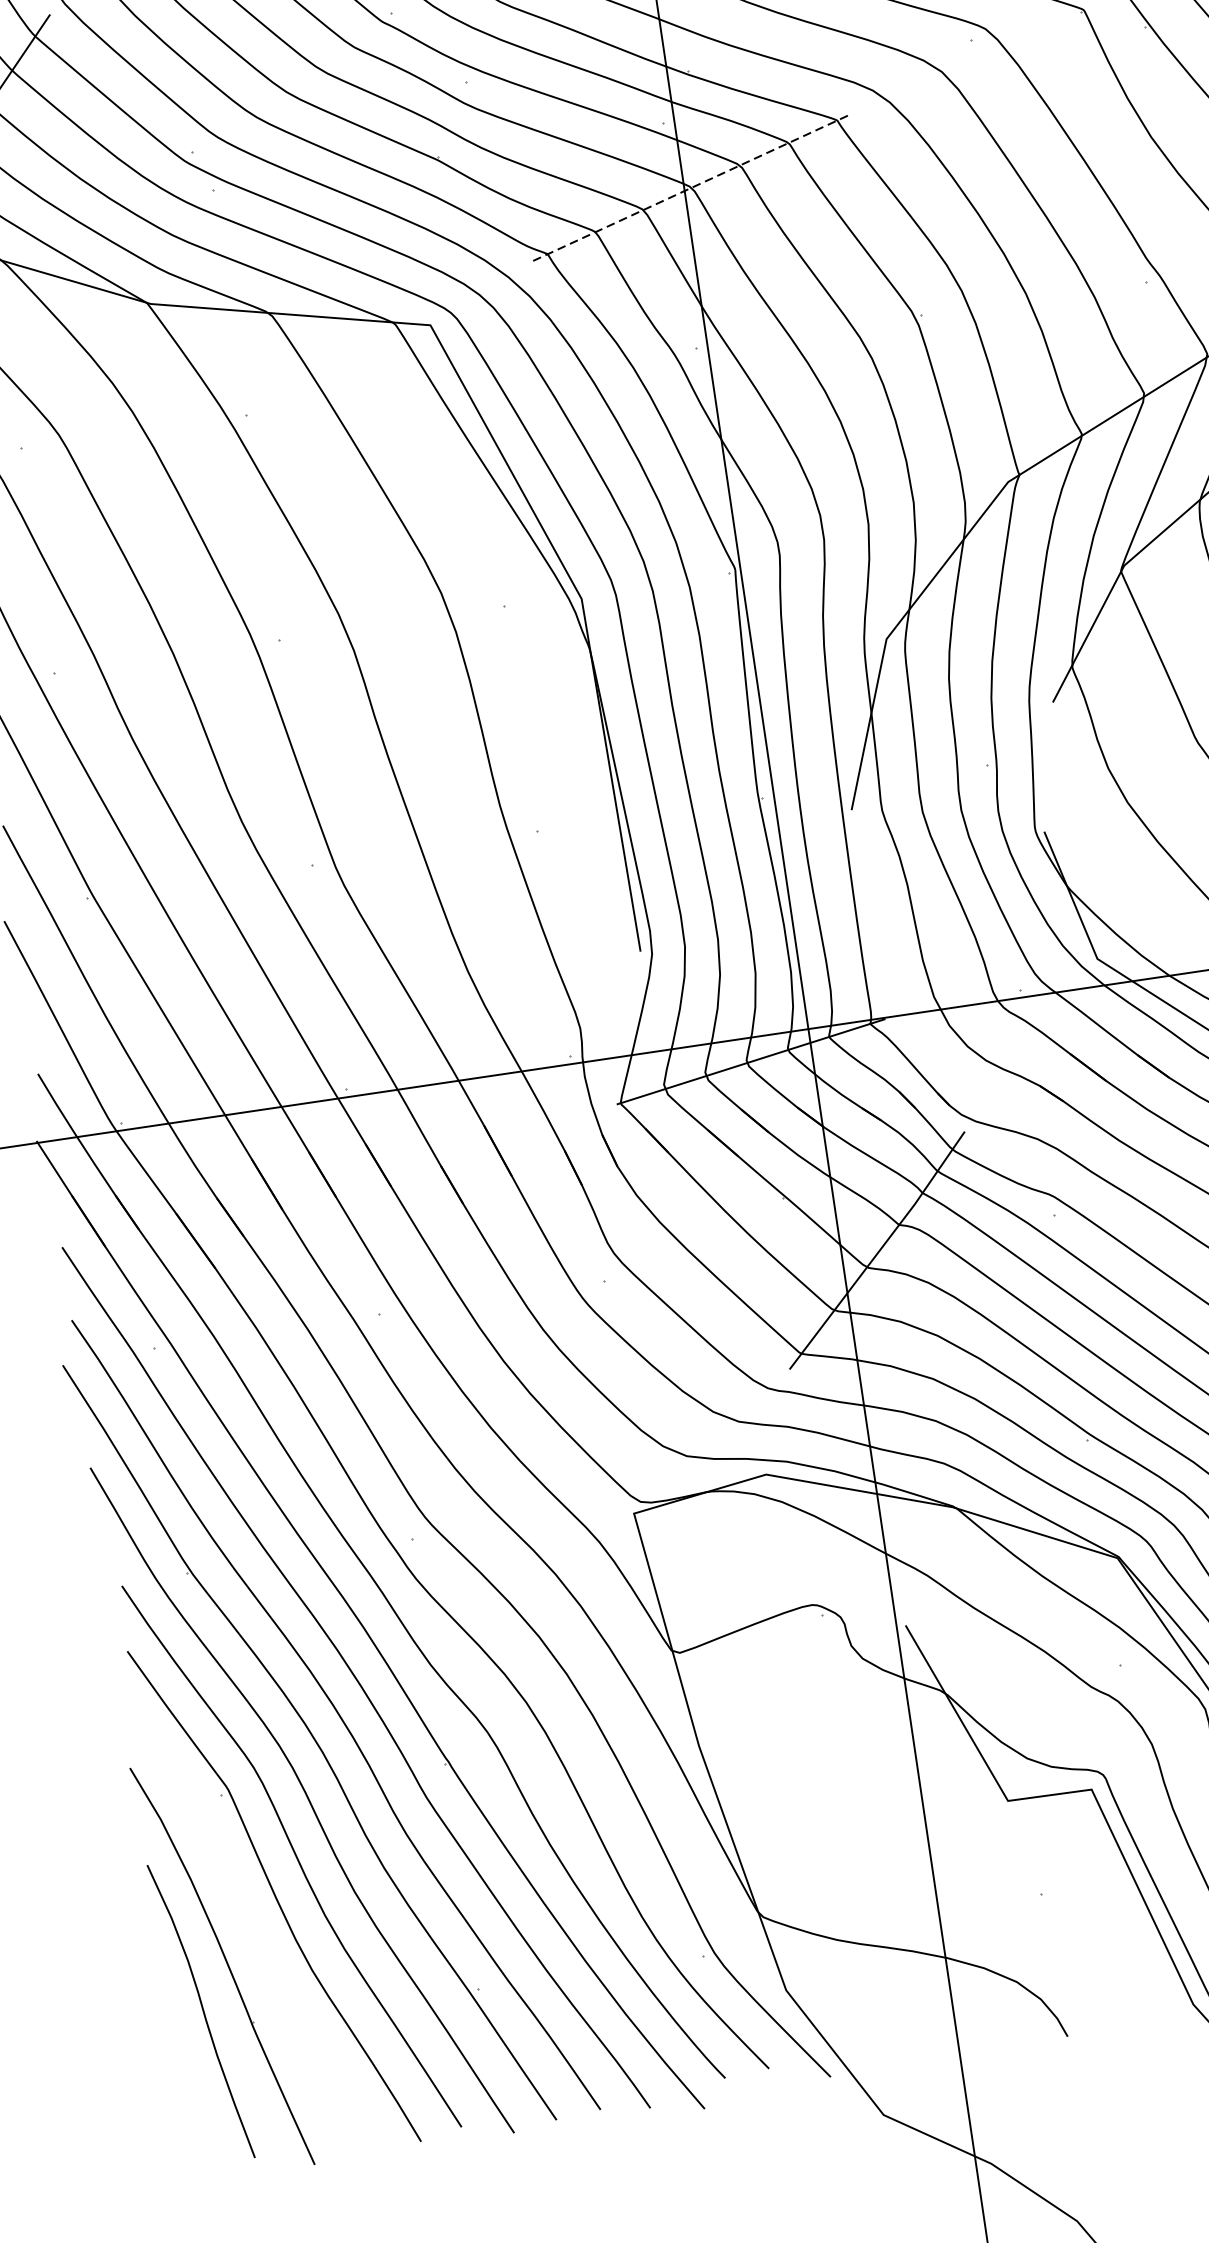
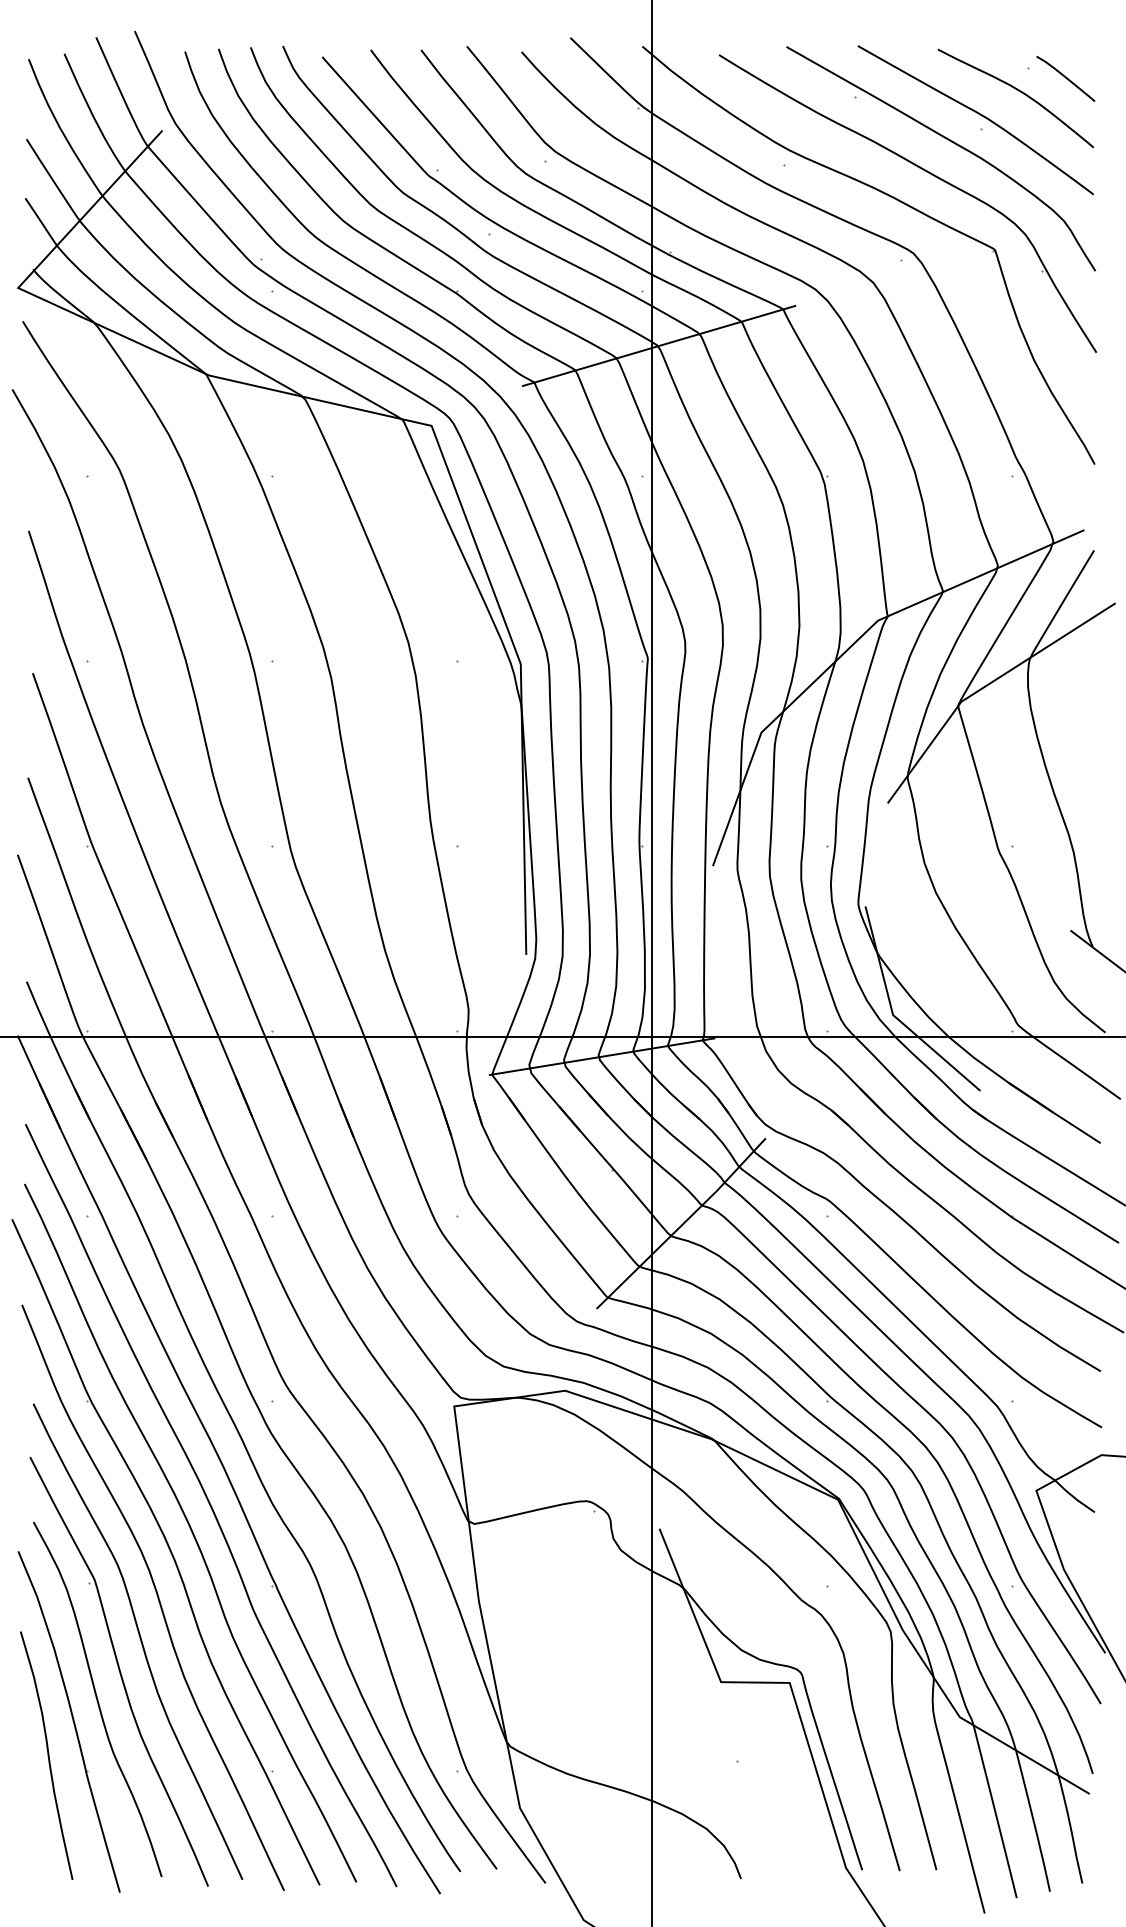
line: (693, 187) -> (659, 346), dashed -> solid
curve: (252, 1934) -> (97, 1699), added

